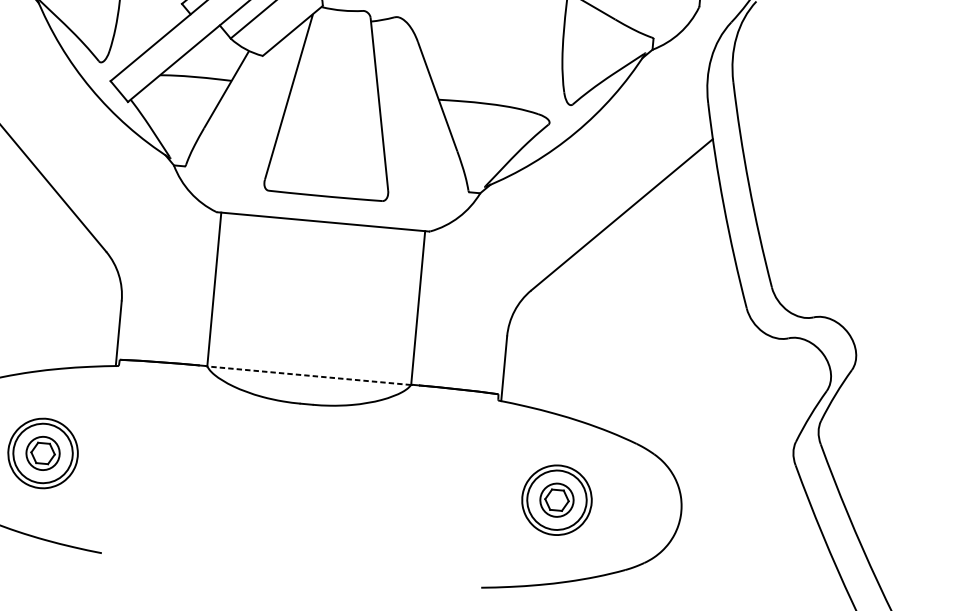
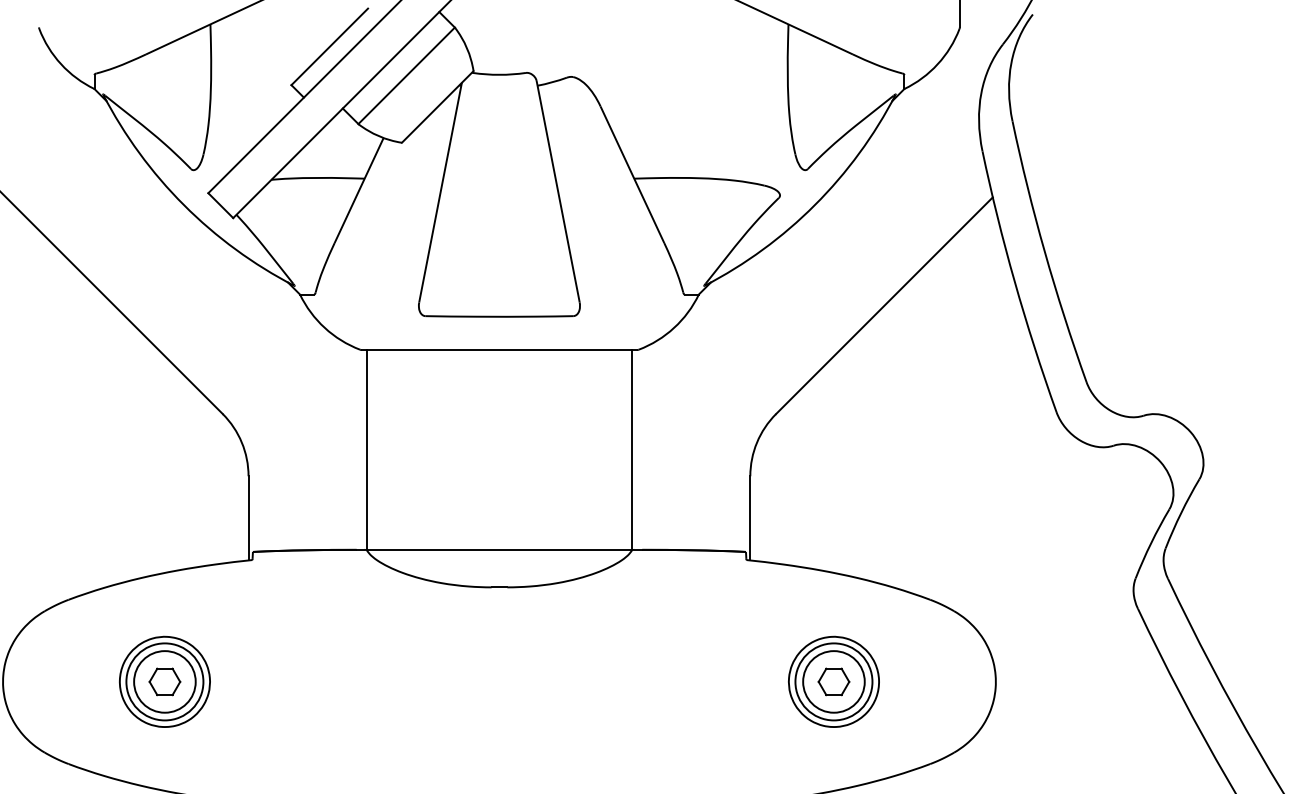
line: (308, 375) -> (498, 550), dashed -> solid
circle: (42, 453) -> (164, 681), size x1.43
circle: (556, 499) -> (833, 681), size x1.43

